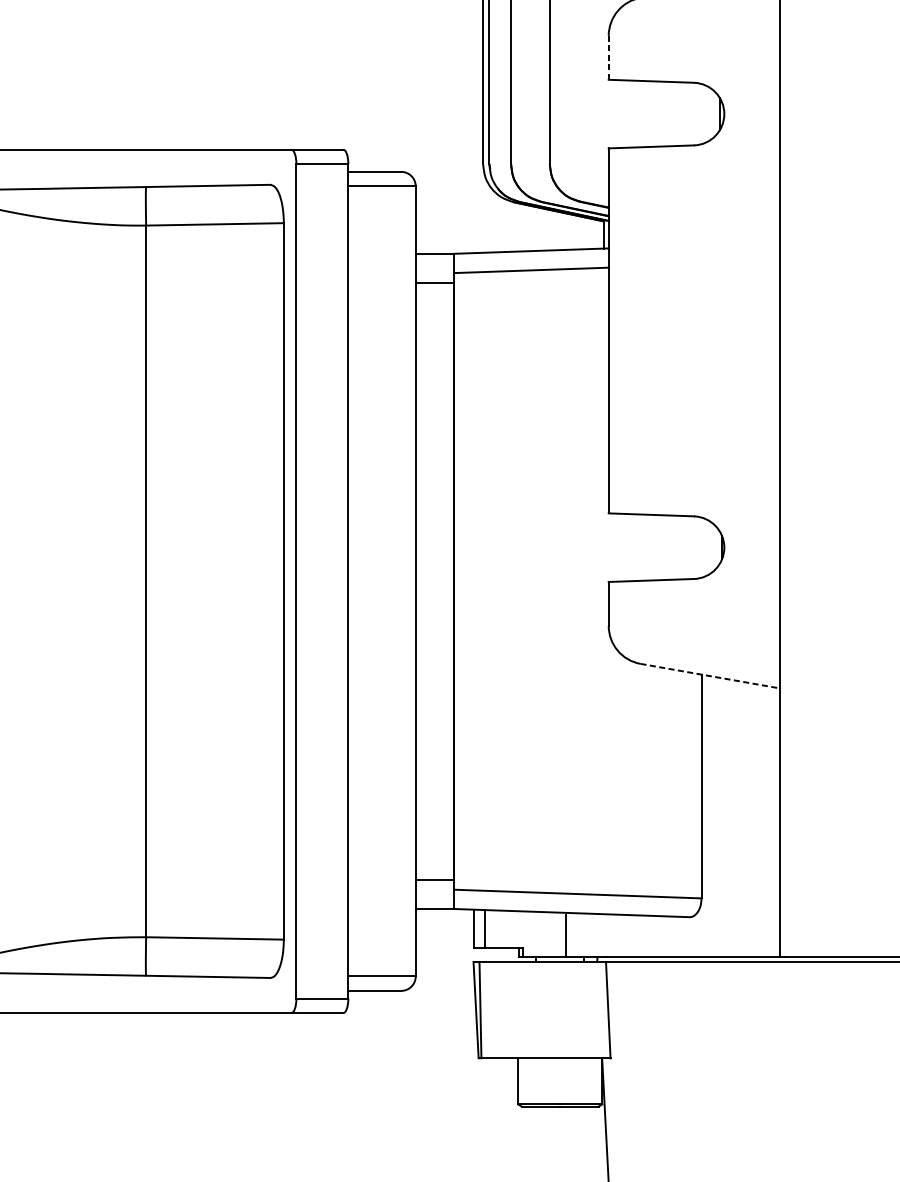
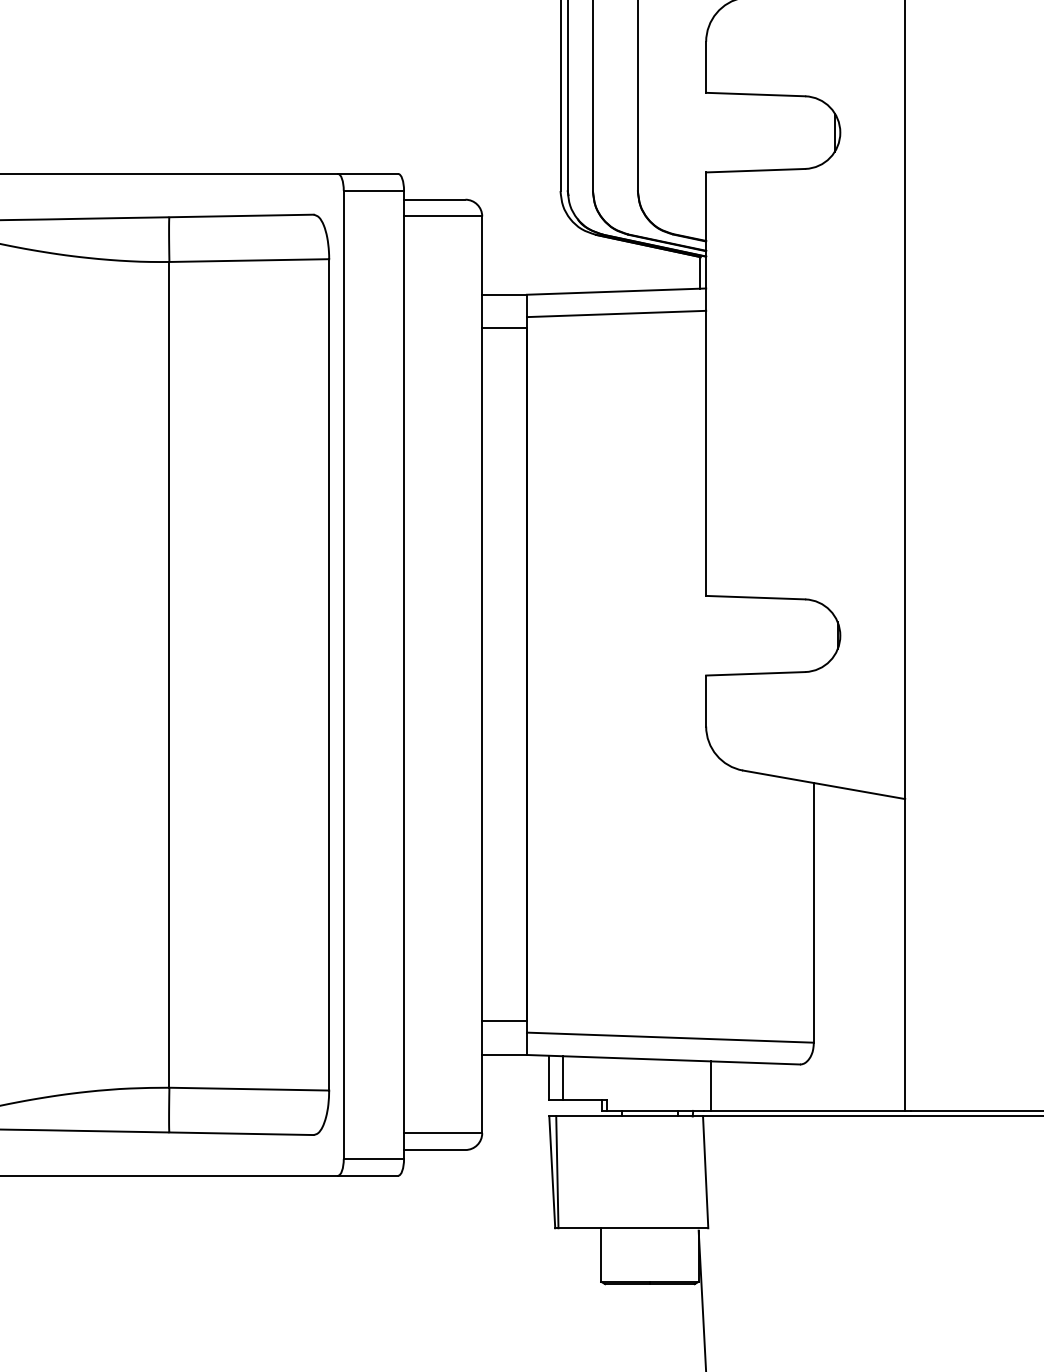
line: (609, 57) -> (706, 67), dashed -> solid
line: (710, 675) -> (824, 784), dashed -> solid
line: (565, 935) -> (711, 1085), moved

